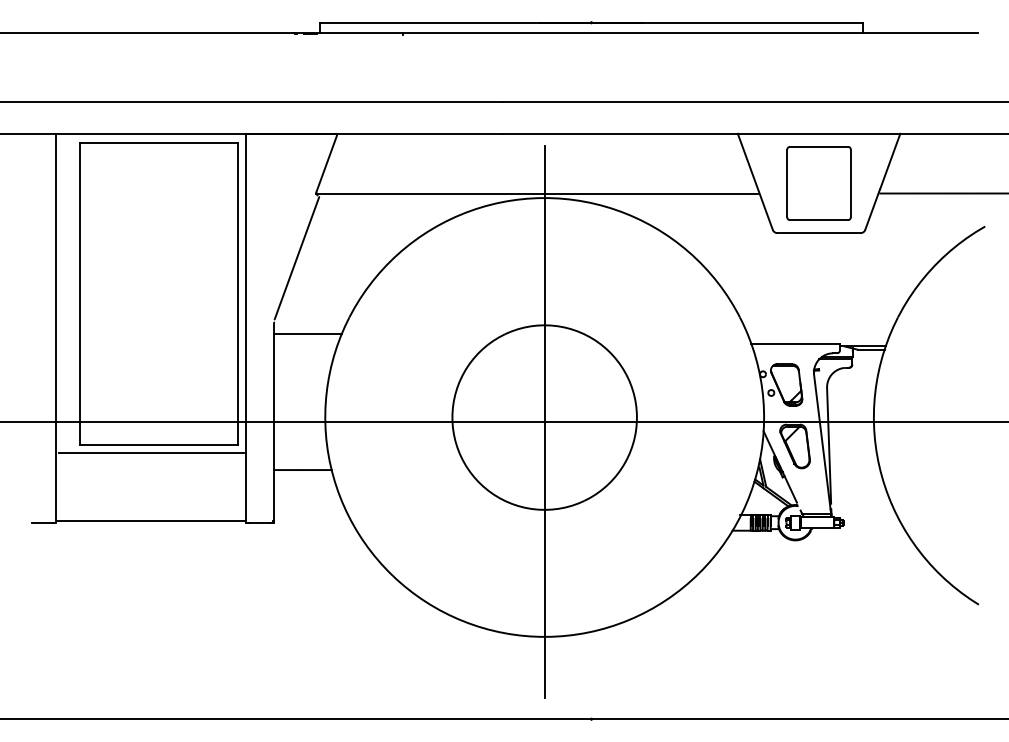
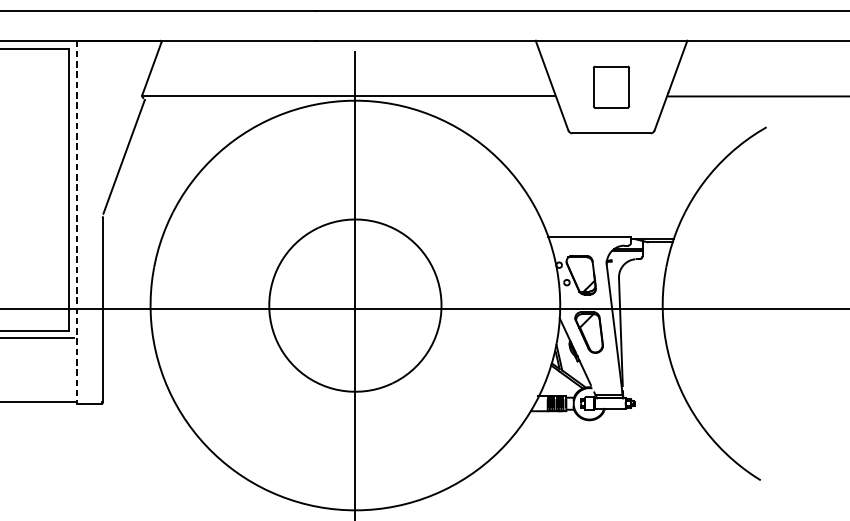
part: (818, 183) -> (610, 87), size x0.6
line: (246, 328) -> (77, 222), solid -> dashed
line: (308, 333) -> (134, 227), removed
line: (302, 470) -> (129, 355), removed

